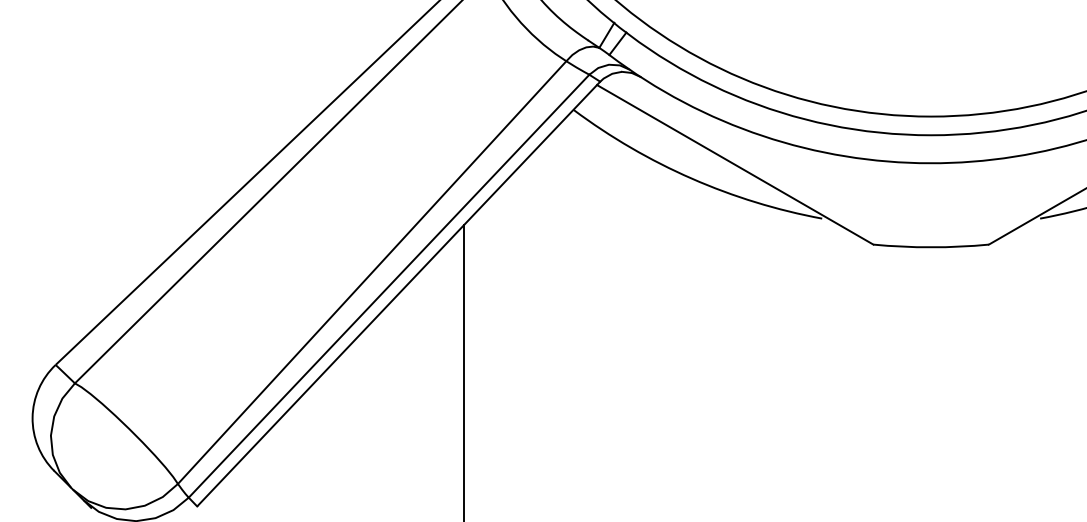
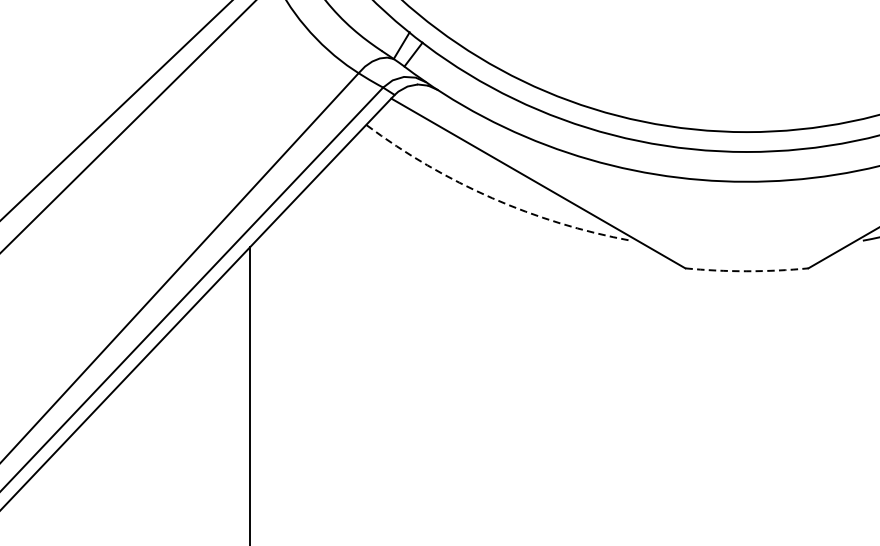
arc: (691, 178) -> (491, 198), solid -> dashed
arc: (931, 247) -> (747, 271), solid -> dashed

